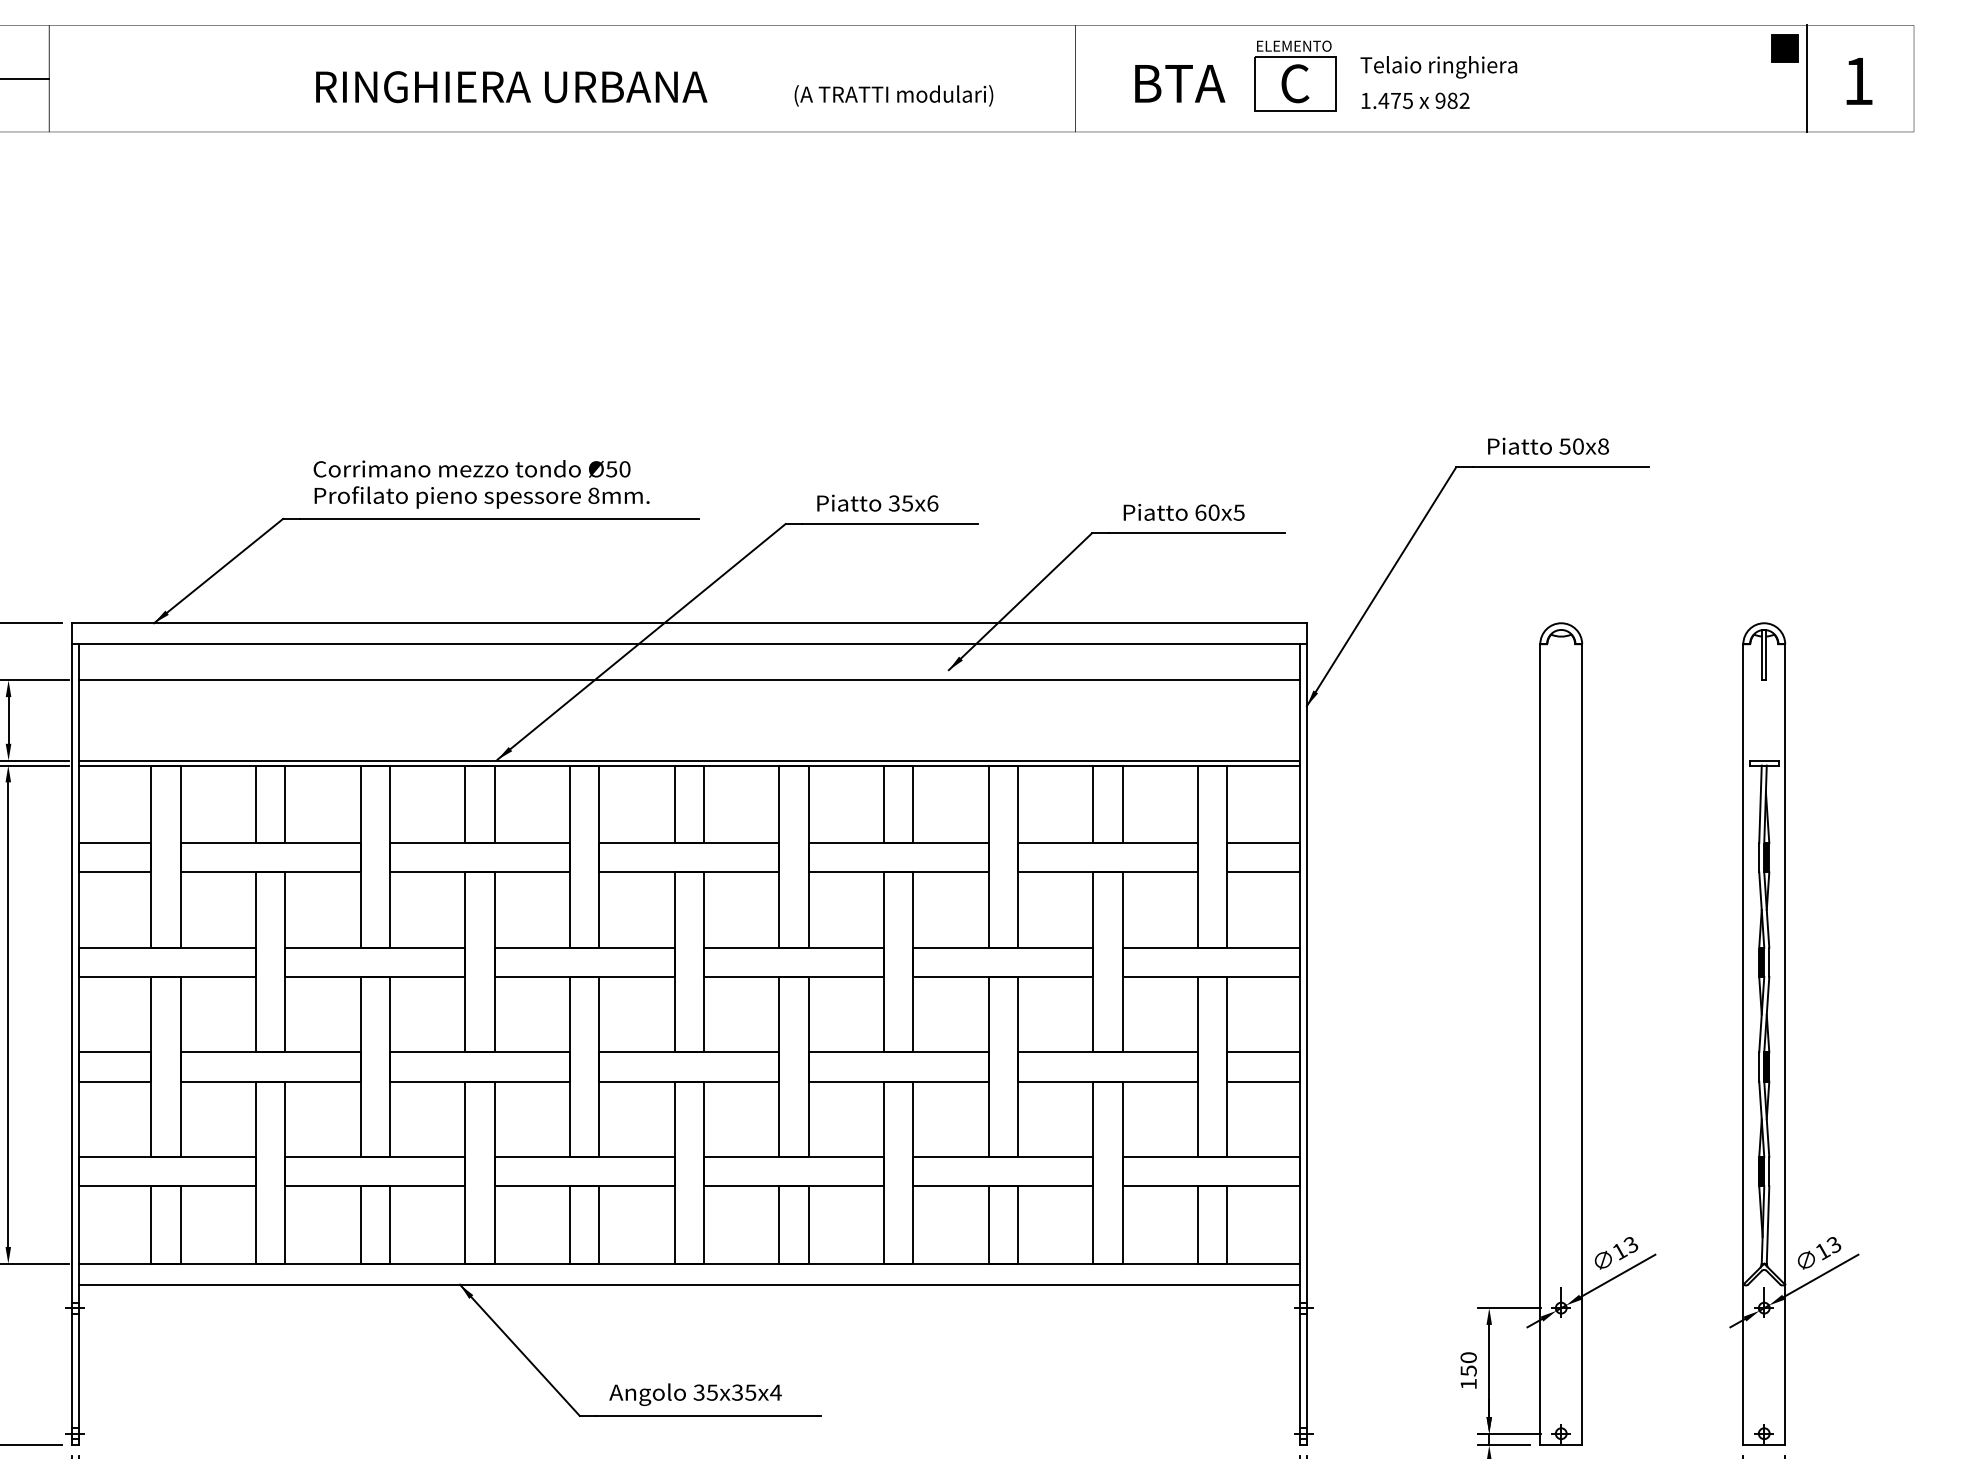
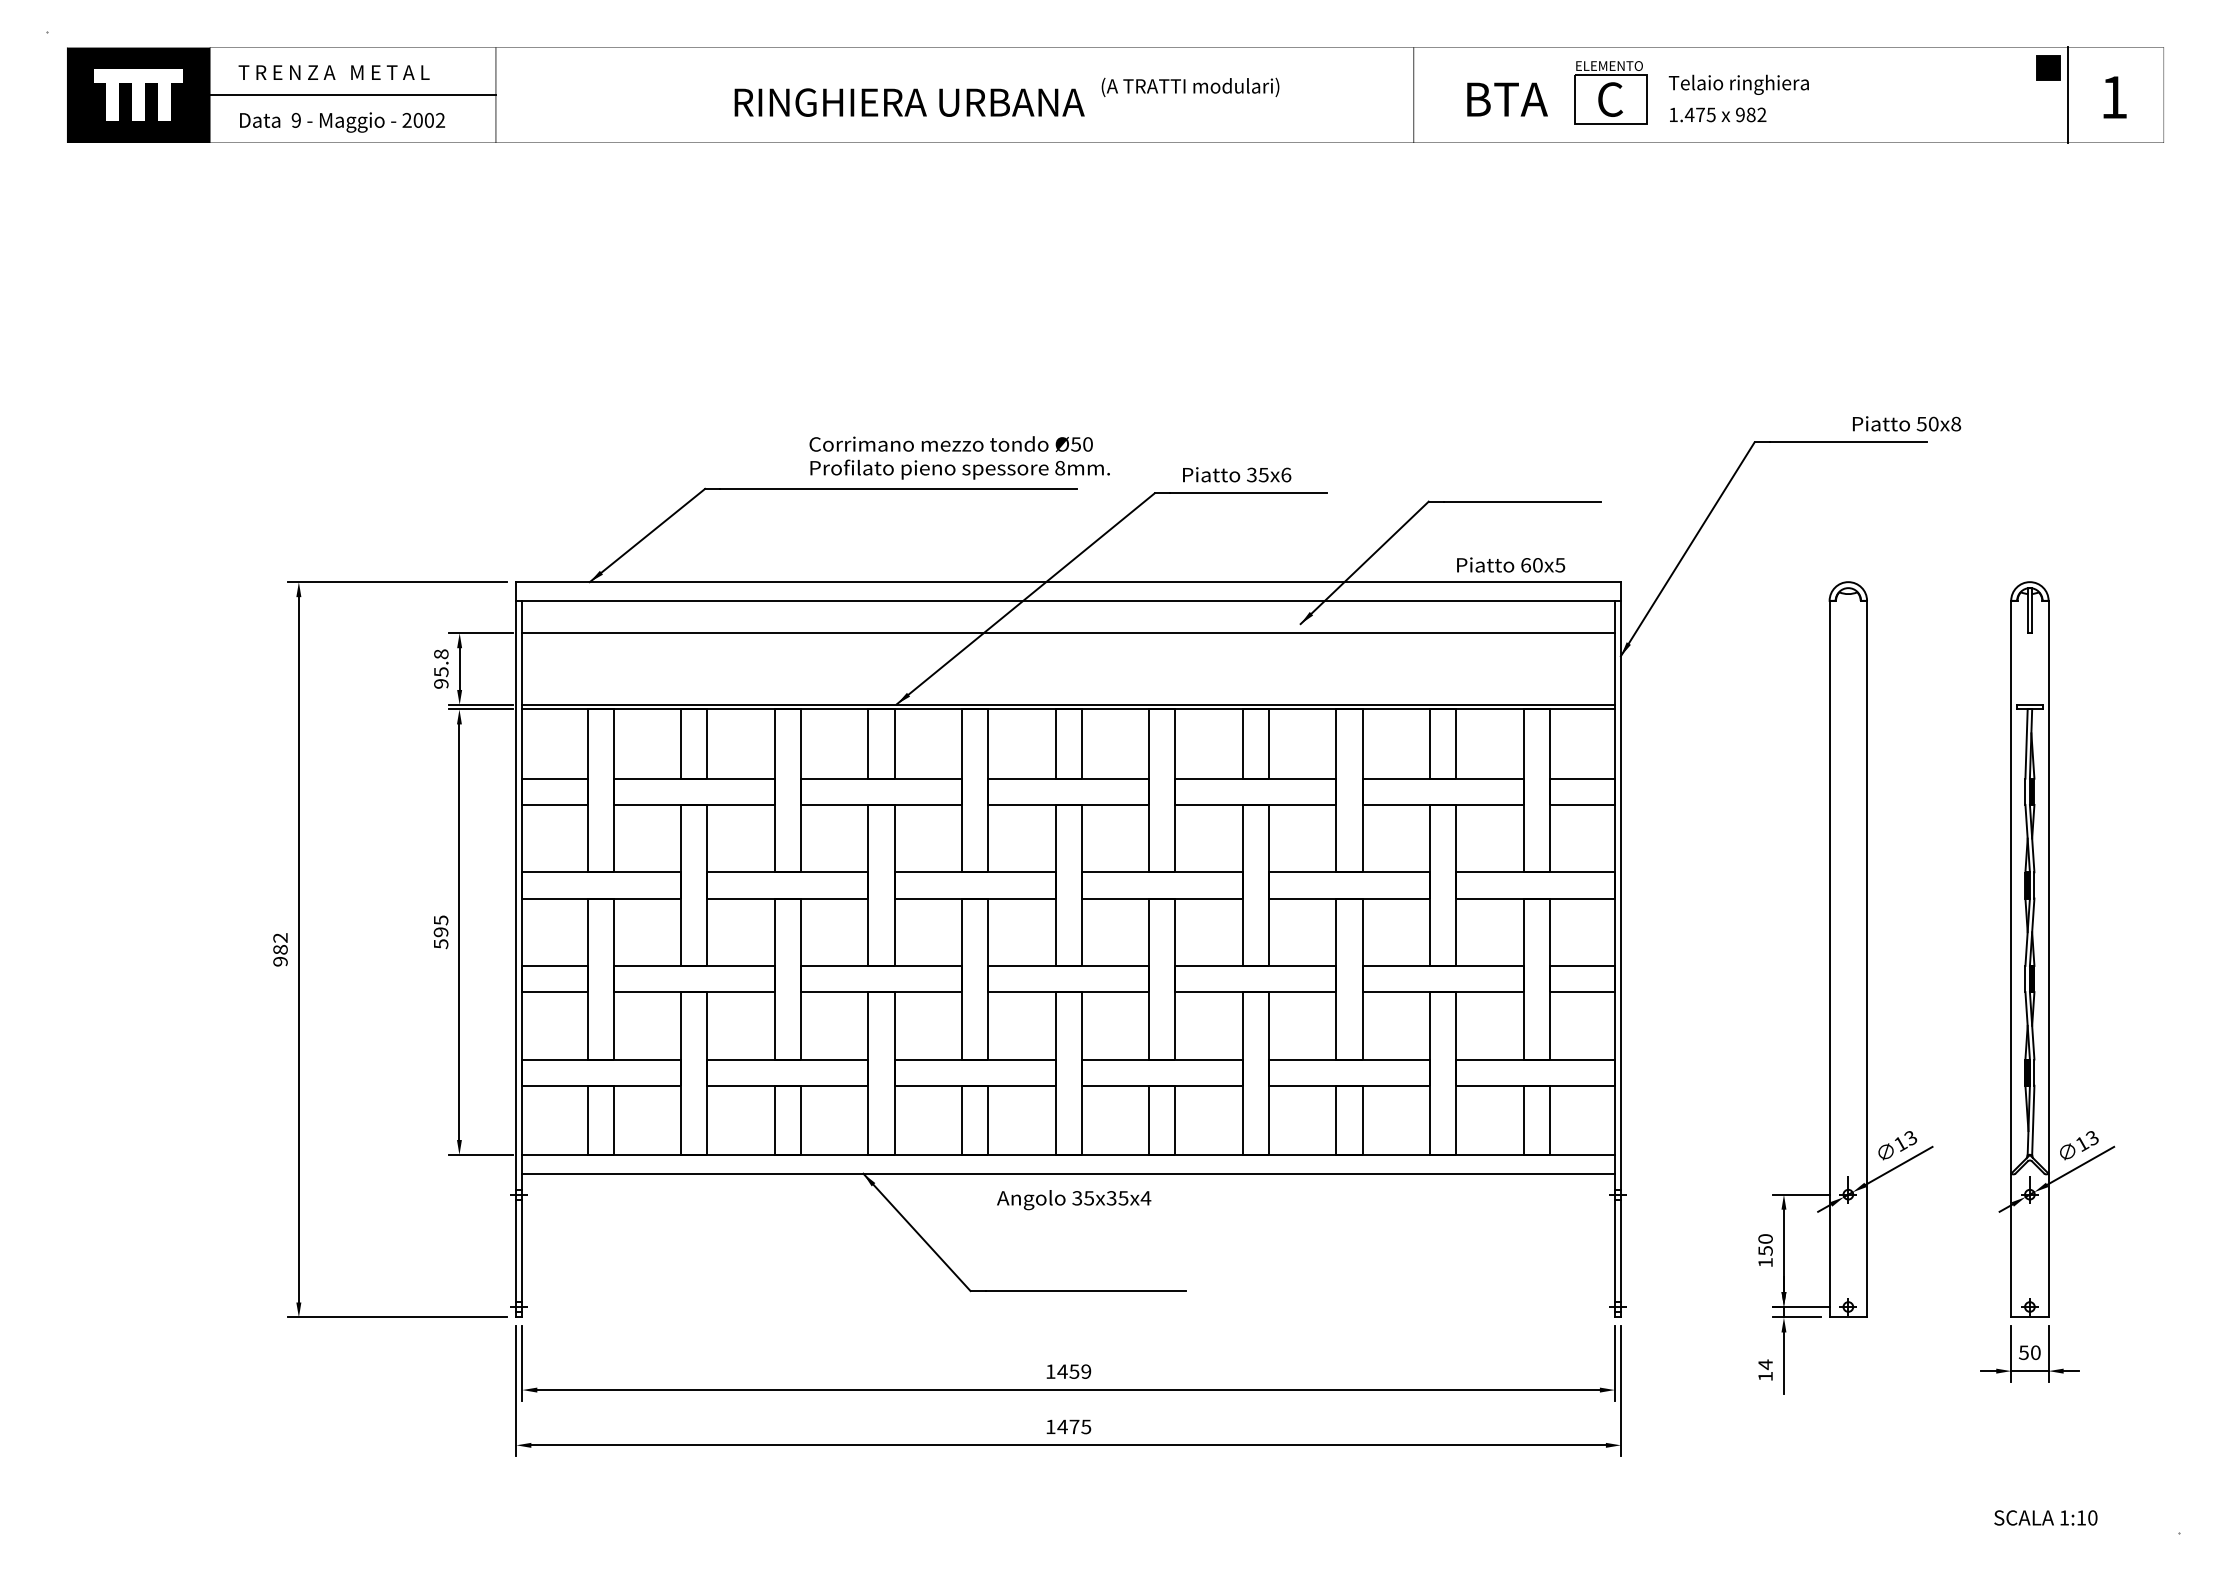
text: (893, 95) -> (1190, 87), moved
text: (1549, 445) -> (1907, 423), moved
text: (481, 483) -> (959, 457), moved
text: (1184, 511) -> (1511, 564), moved
text: (696, 1395) -> (1074, 1200), moved

